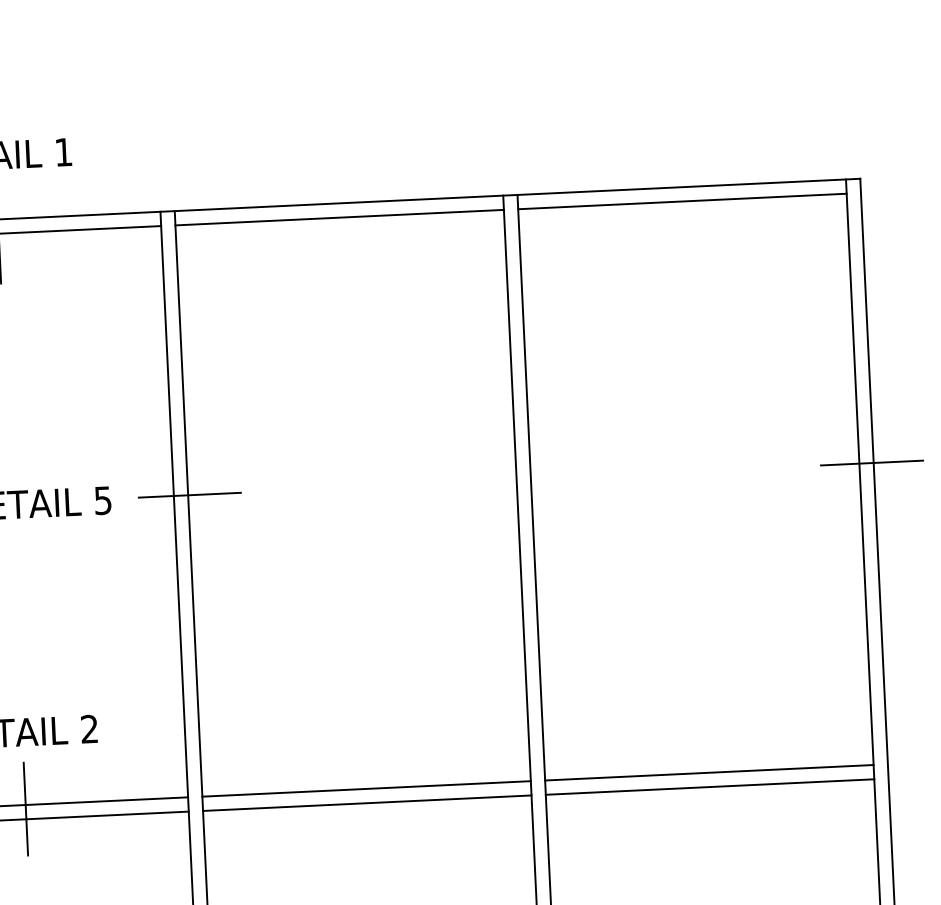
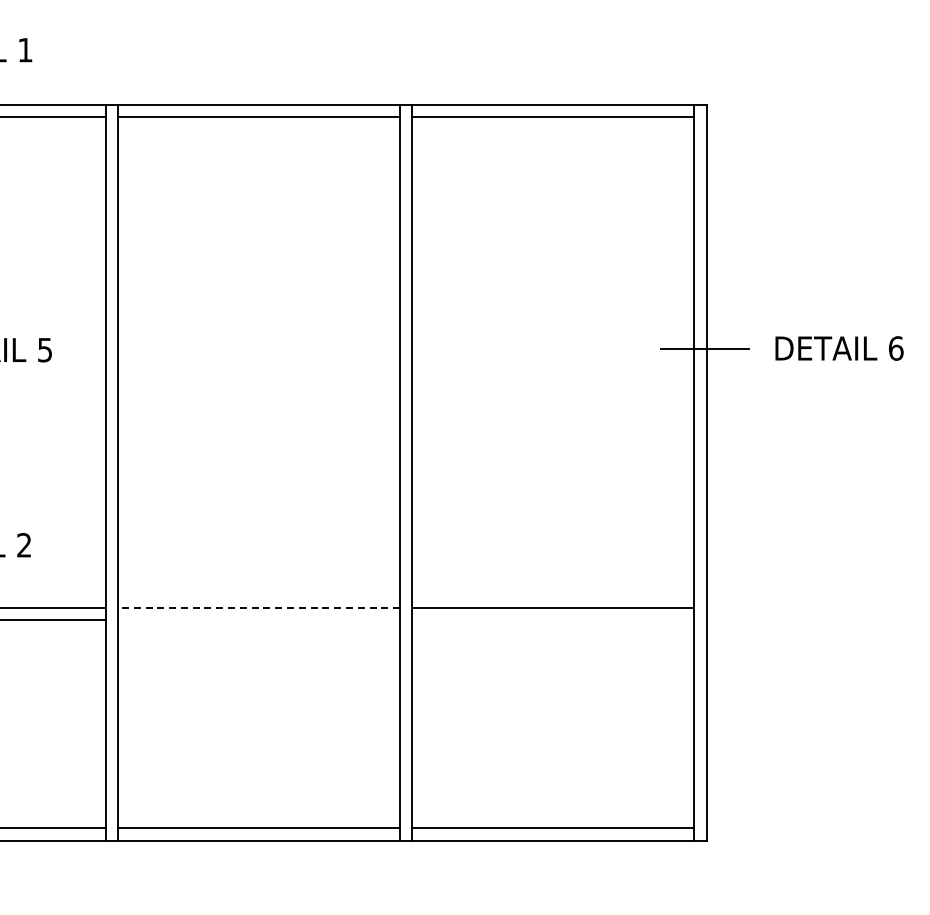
line: (189, 494) -> (119, 348), removed
line: (710, 786) -> (553, 619), removed
line: (367, 788) -> (259, 607), solid -> dashed
line: (367, 802) -> (259, 619), removed

